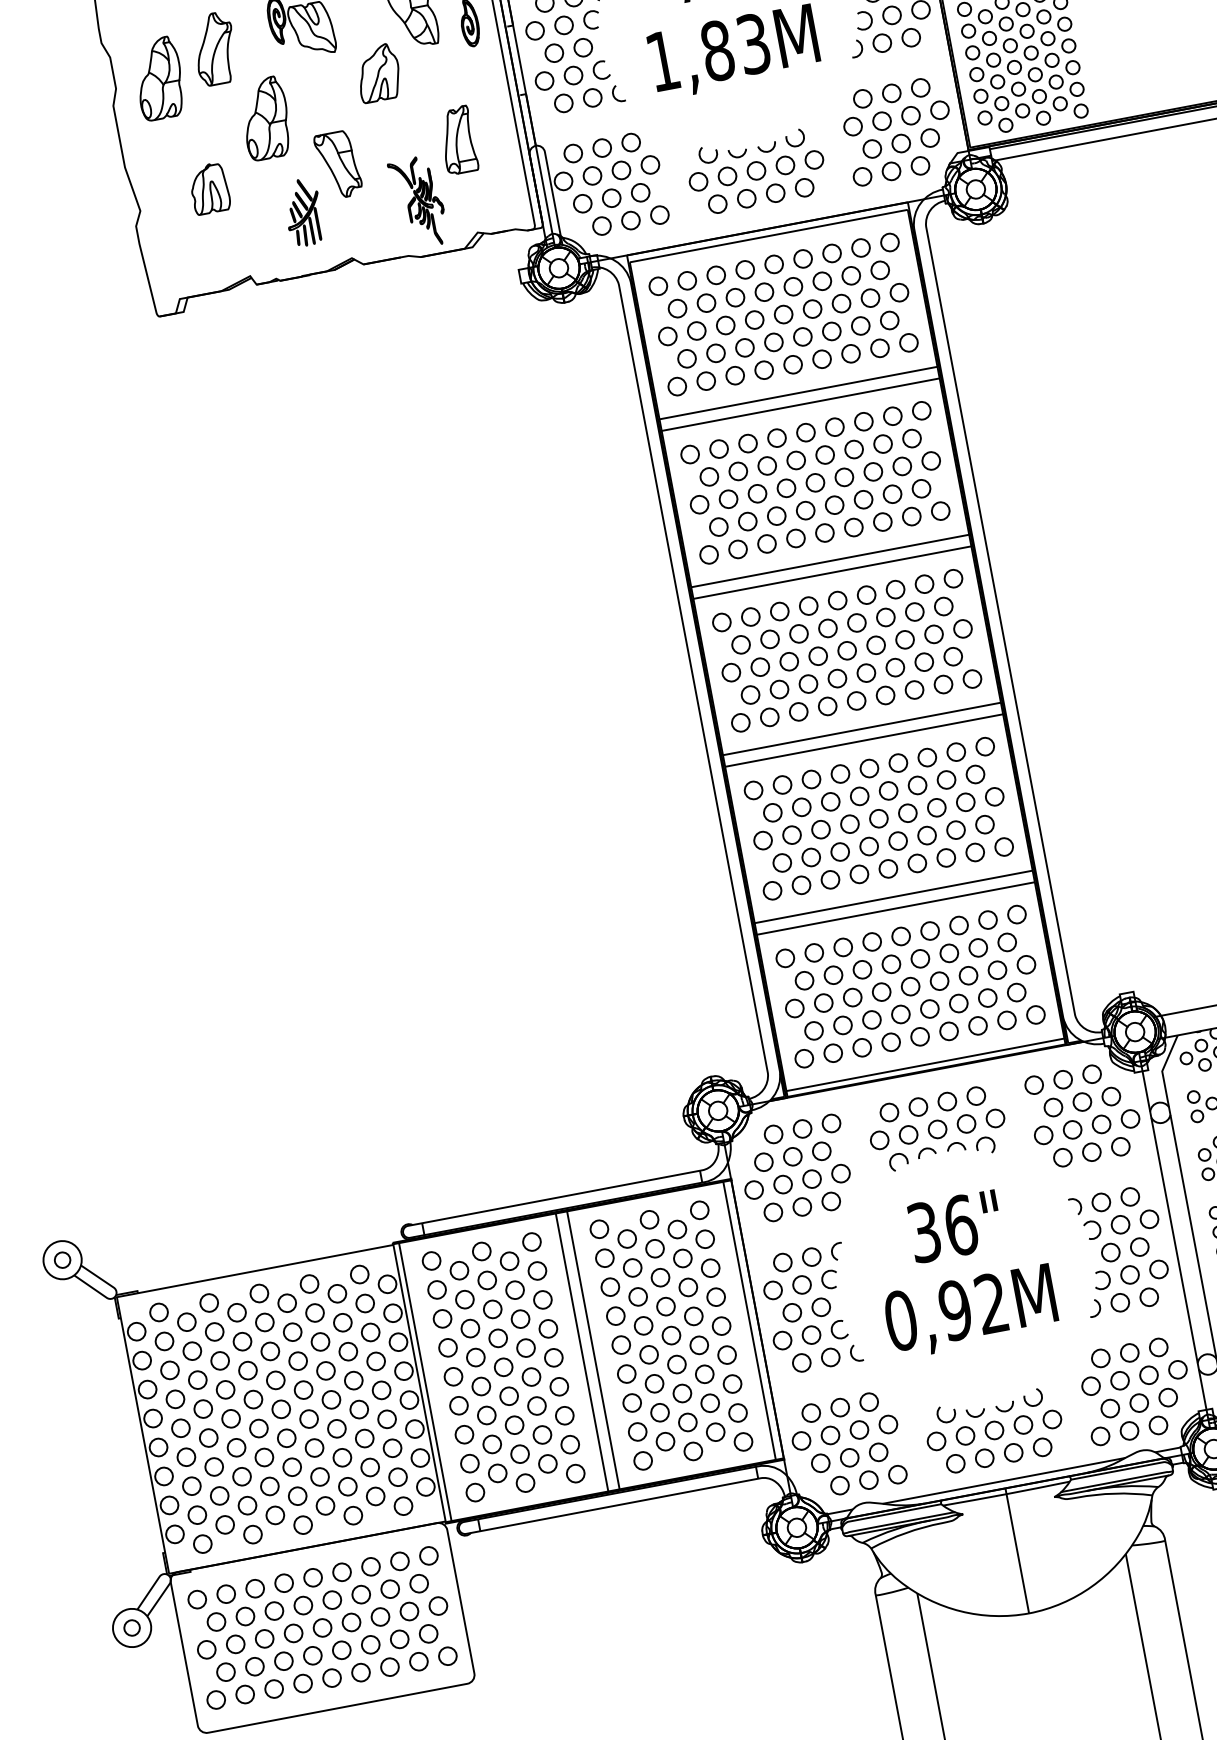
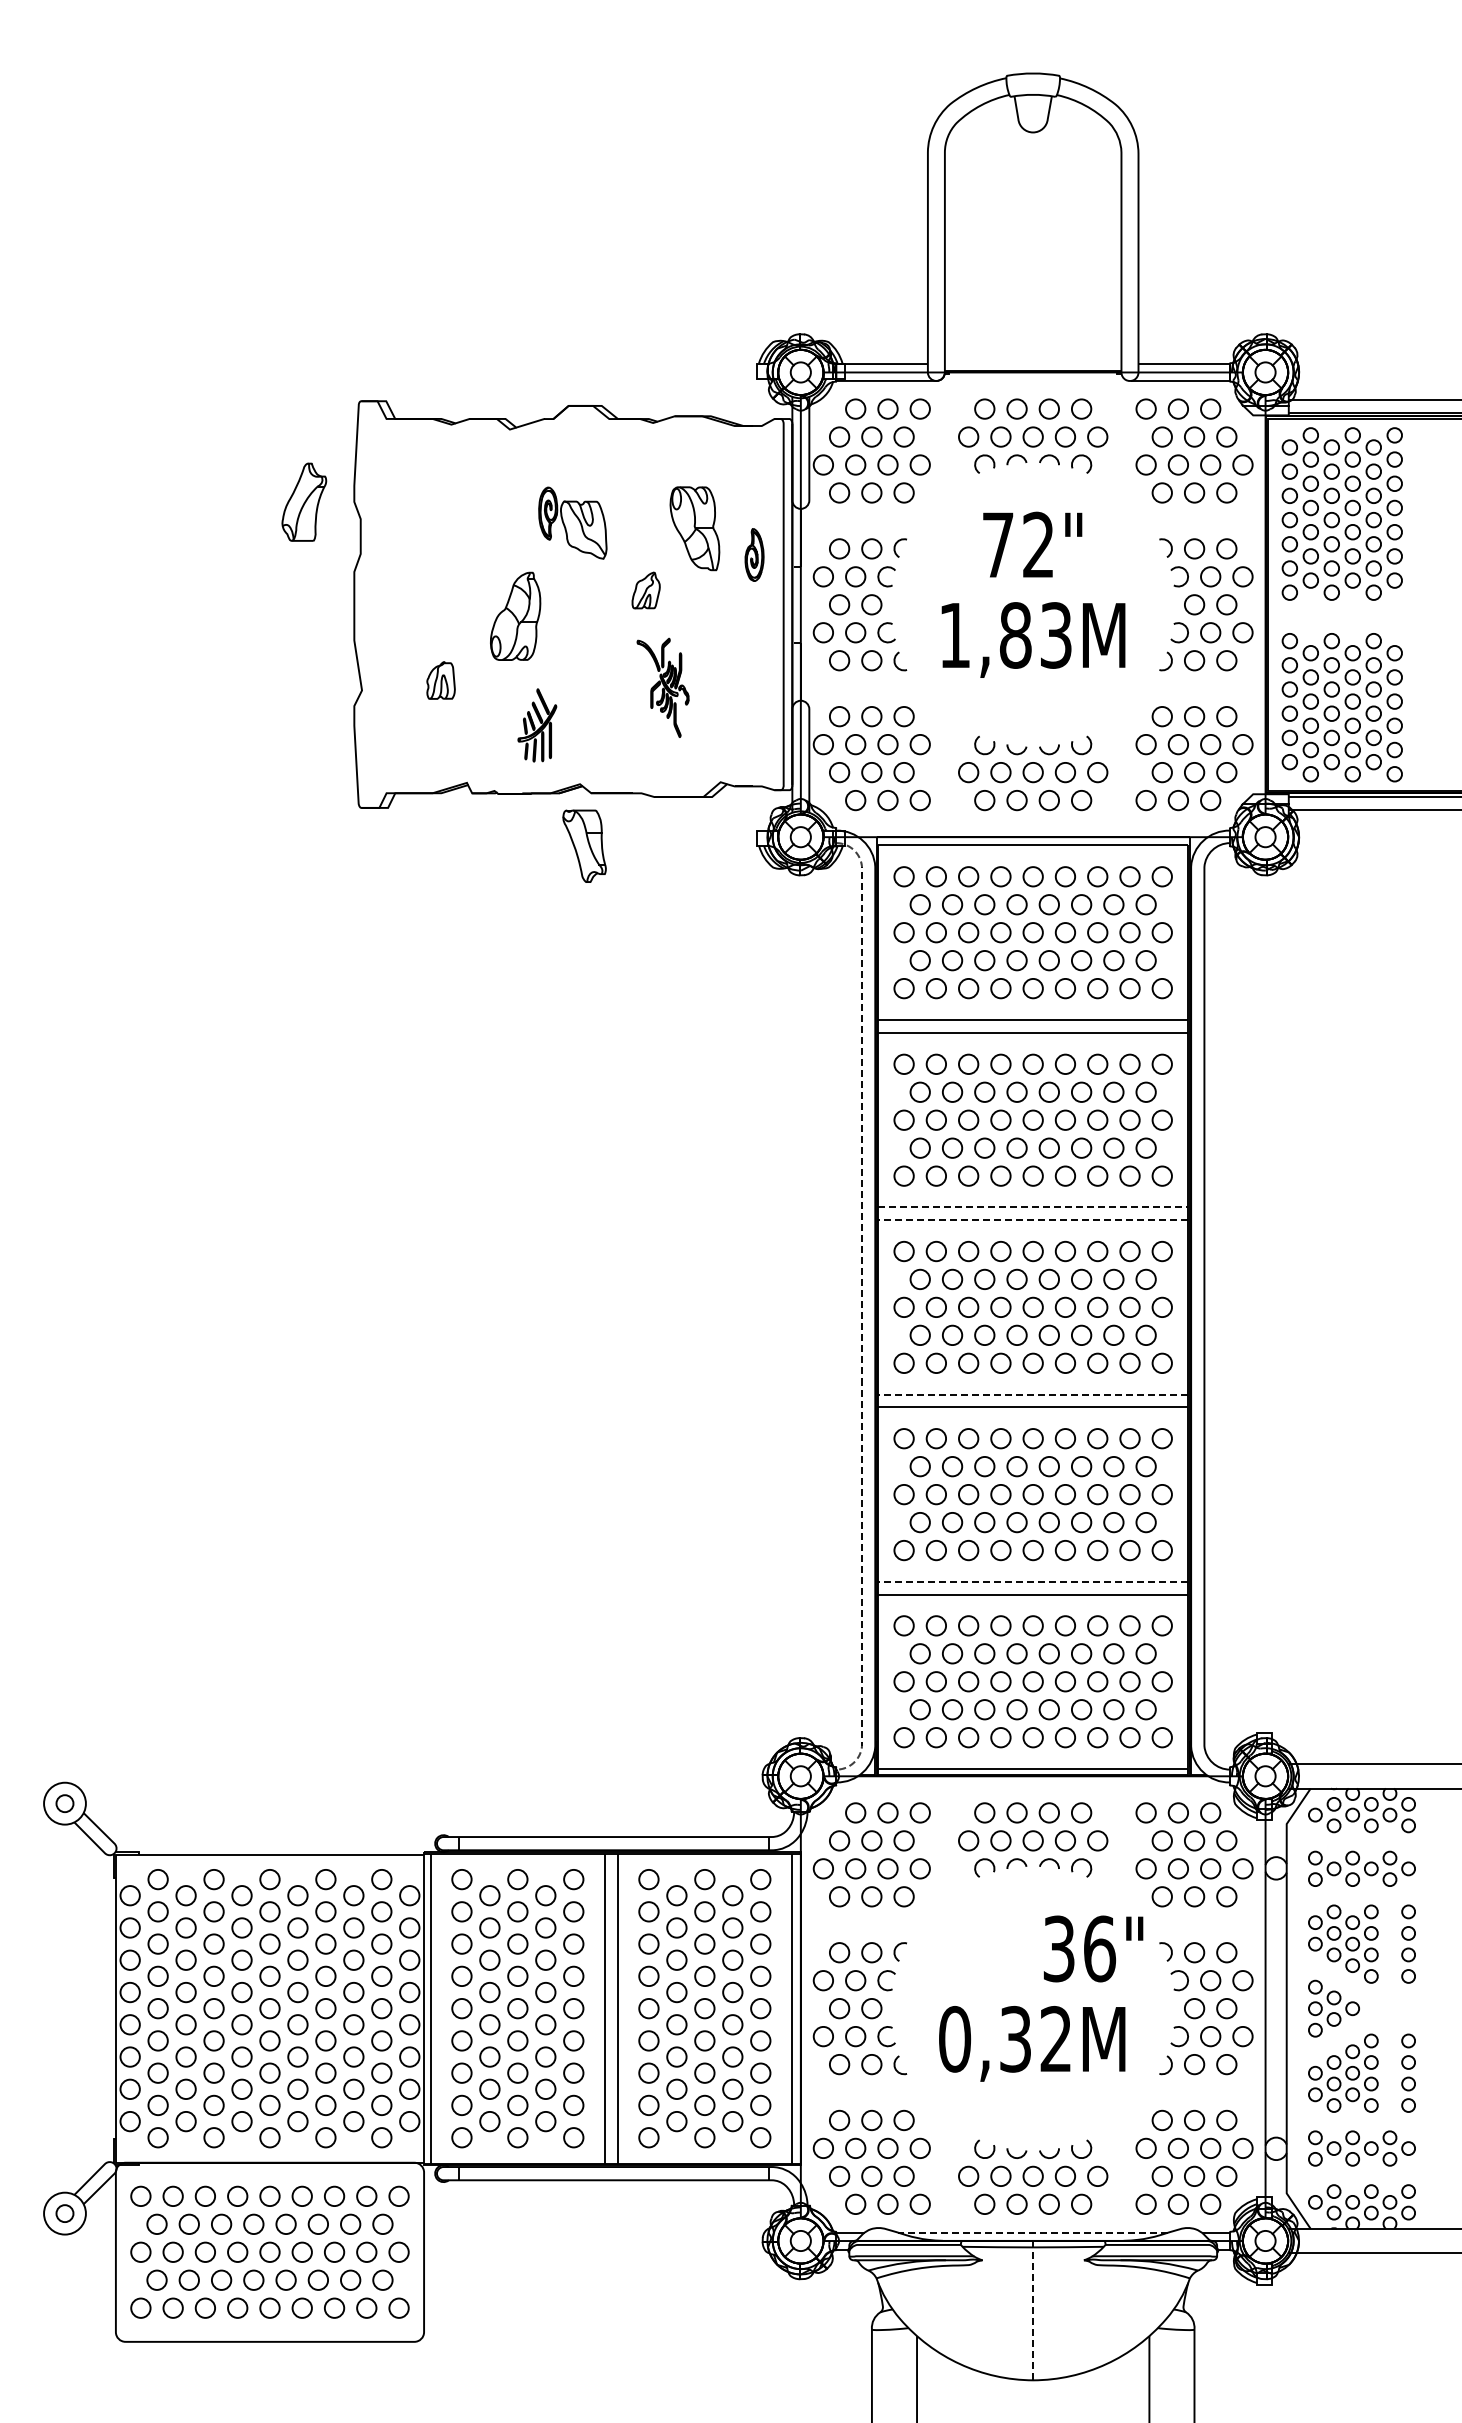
part: (215, 48) -> (304, 501), moved
part: (377, 73) -> (645, 590), size x0.6
part: (158, 78) -> (408, 551), removed
part: (457, 140) -> (717, 678), removed
part: (338, 164) -> (584, 845), moved
part: (209, 188) -> (440, 680), size x0.7
part: (417, 202) -> (662, 687), moved
line: (830, 561) -> (1033, 1207), solid -> dashed
line: (832, 572) -> (1033, 1220), solid -> dashed
line: (694, 679) -> (862, 1307), solid -> dashed
line: (862, 728) -> (1033, 1394), solid -> dashed
line: (893, 896) -> (1033, 1581), solid -> dashed
text: (955, 1226) -> (1093, 1948), moved
text: (955, 1310) -> (1015, 2039), 0,92M -> 0,32M
line: (1003, 1480) -> (1032, 2232), solid -> dashed
line: (1017, 1550) -> (1033, 2310), solid -> dashed

